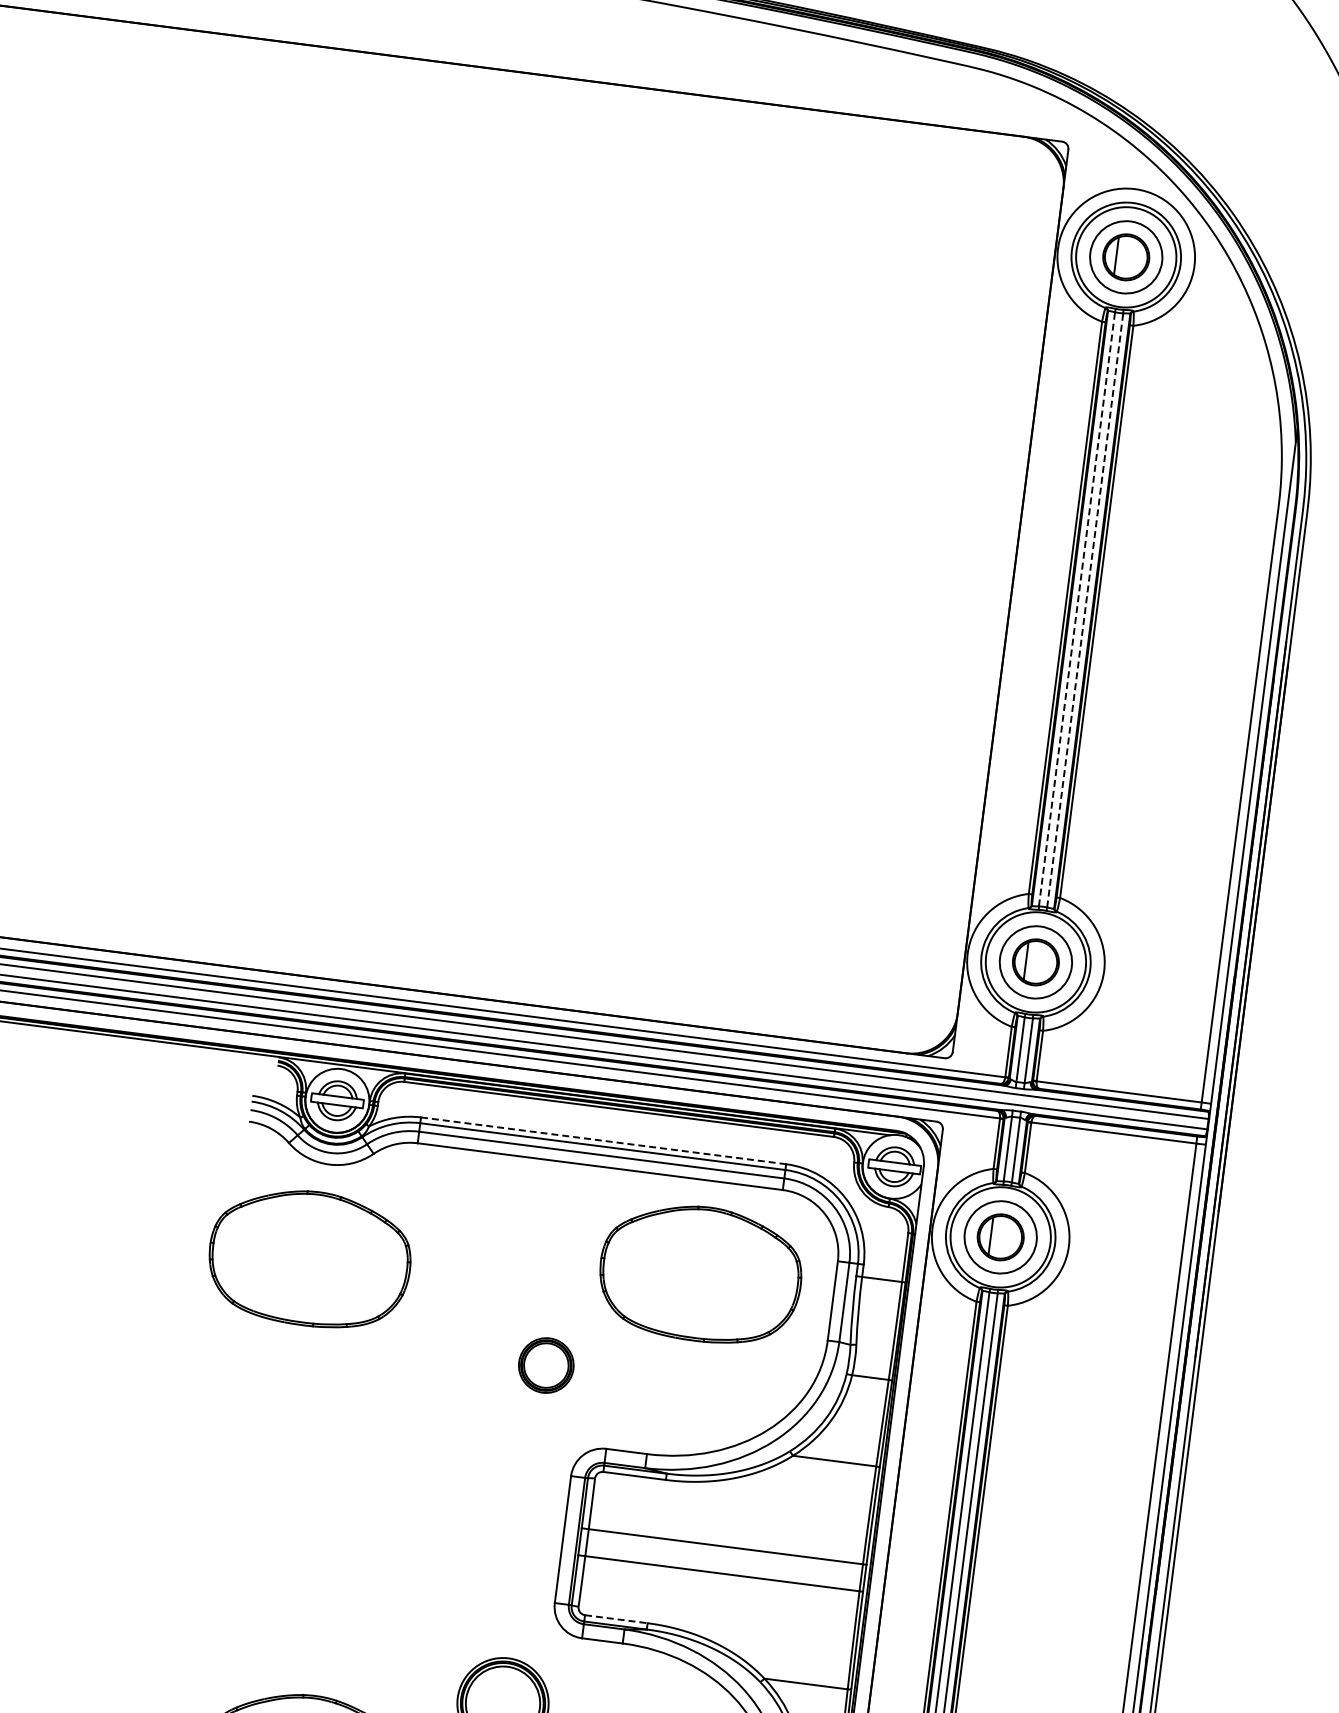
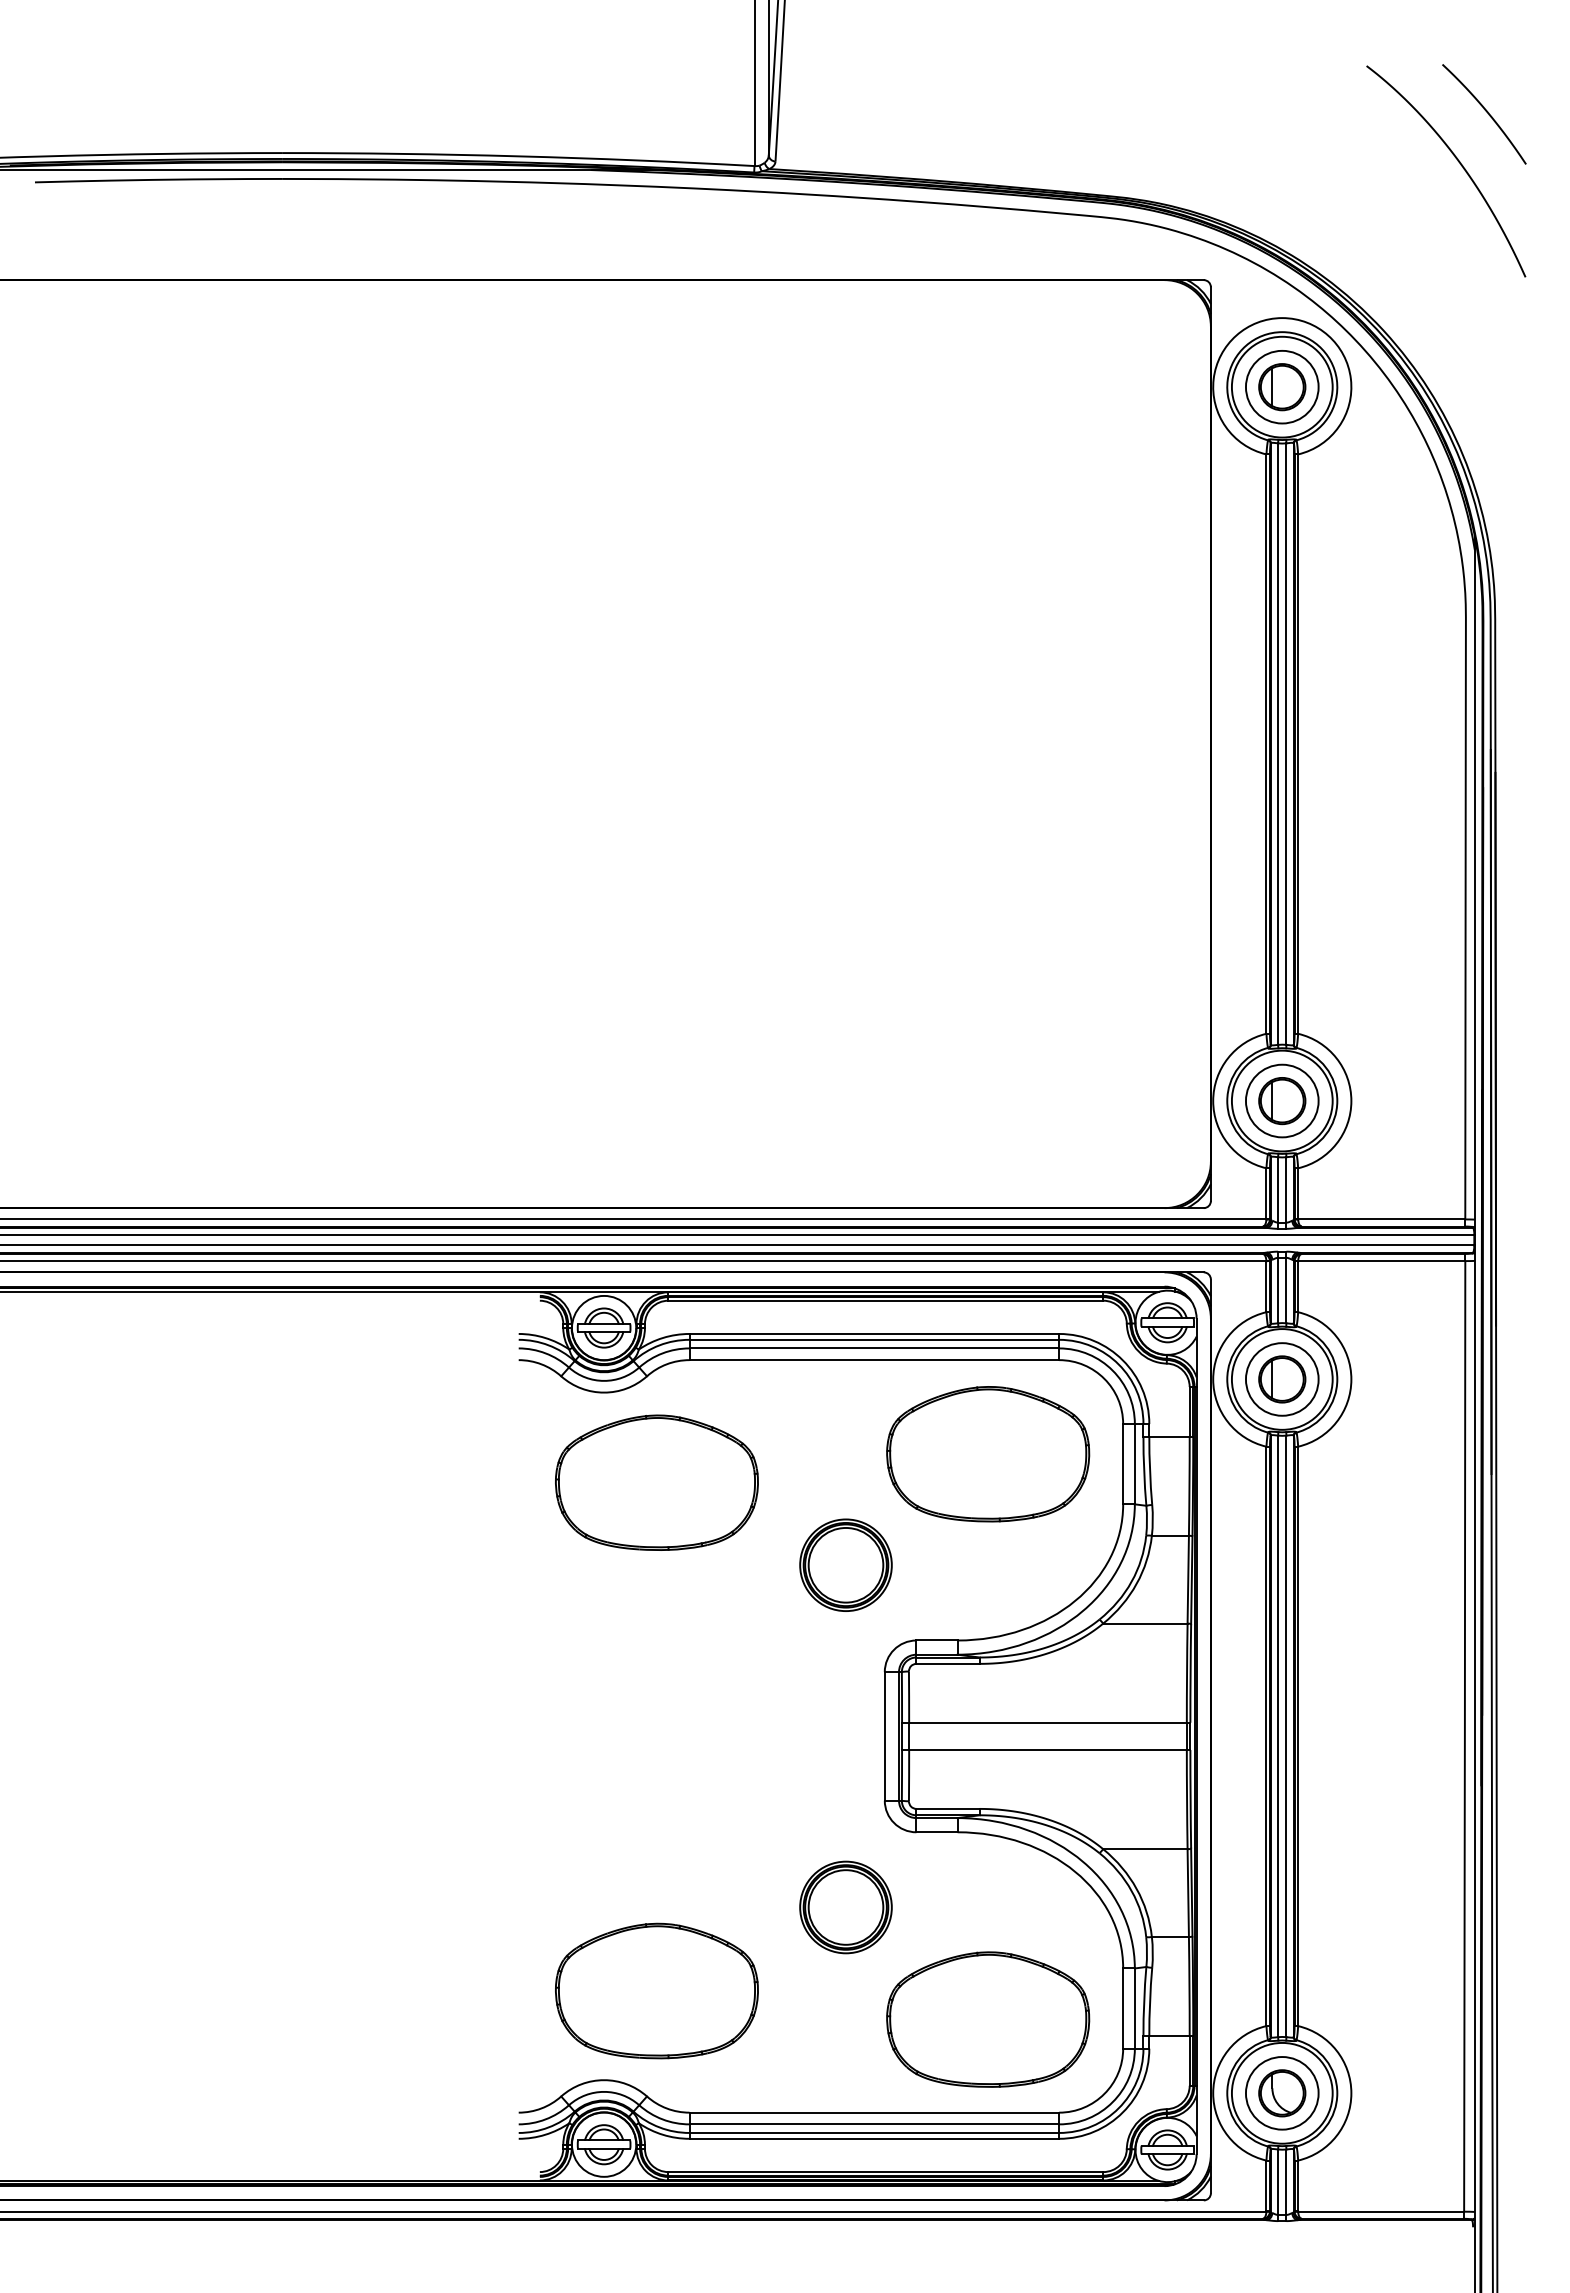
line: (1077, 609) -> (1278, 744), dashed -> solid
line: (1085, 610) -> (1286, 744), dashed -> solid
line: (603, 1140) -> (874, 1333), dashed -> solid
part: (309, 1258) -> (656, 1482), moved
part: (545, 1364) -> (845, 1564), size x1.67
line: (616, 1618) -> (948, 1808), dashed -> solid

